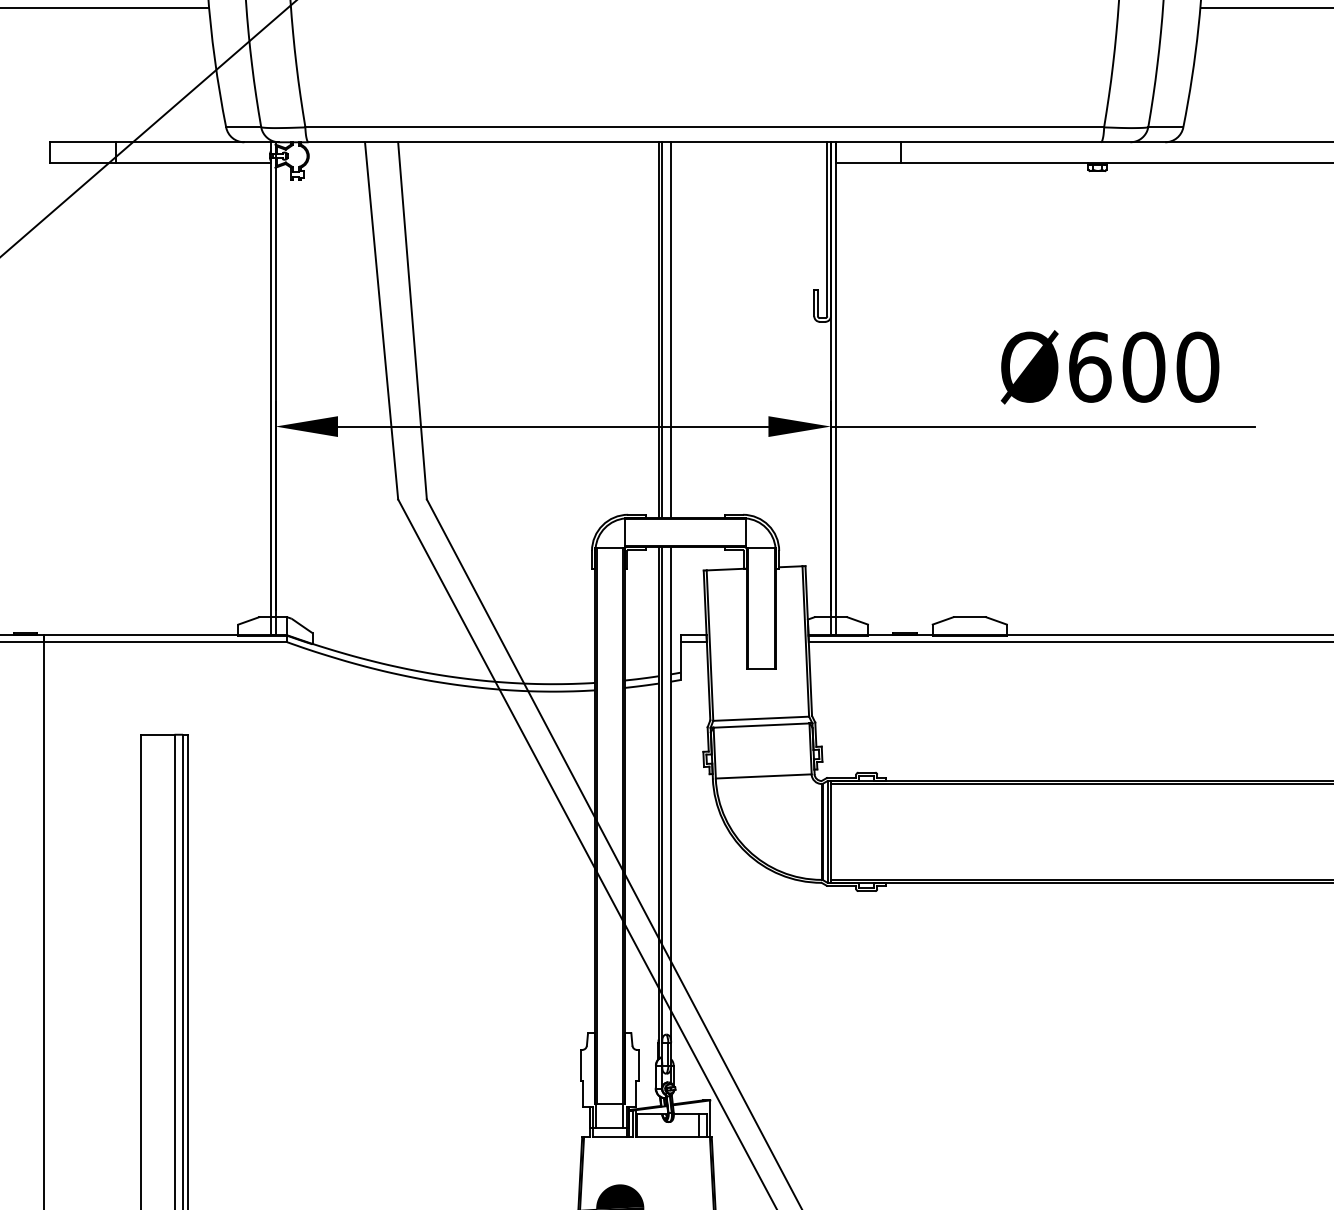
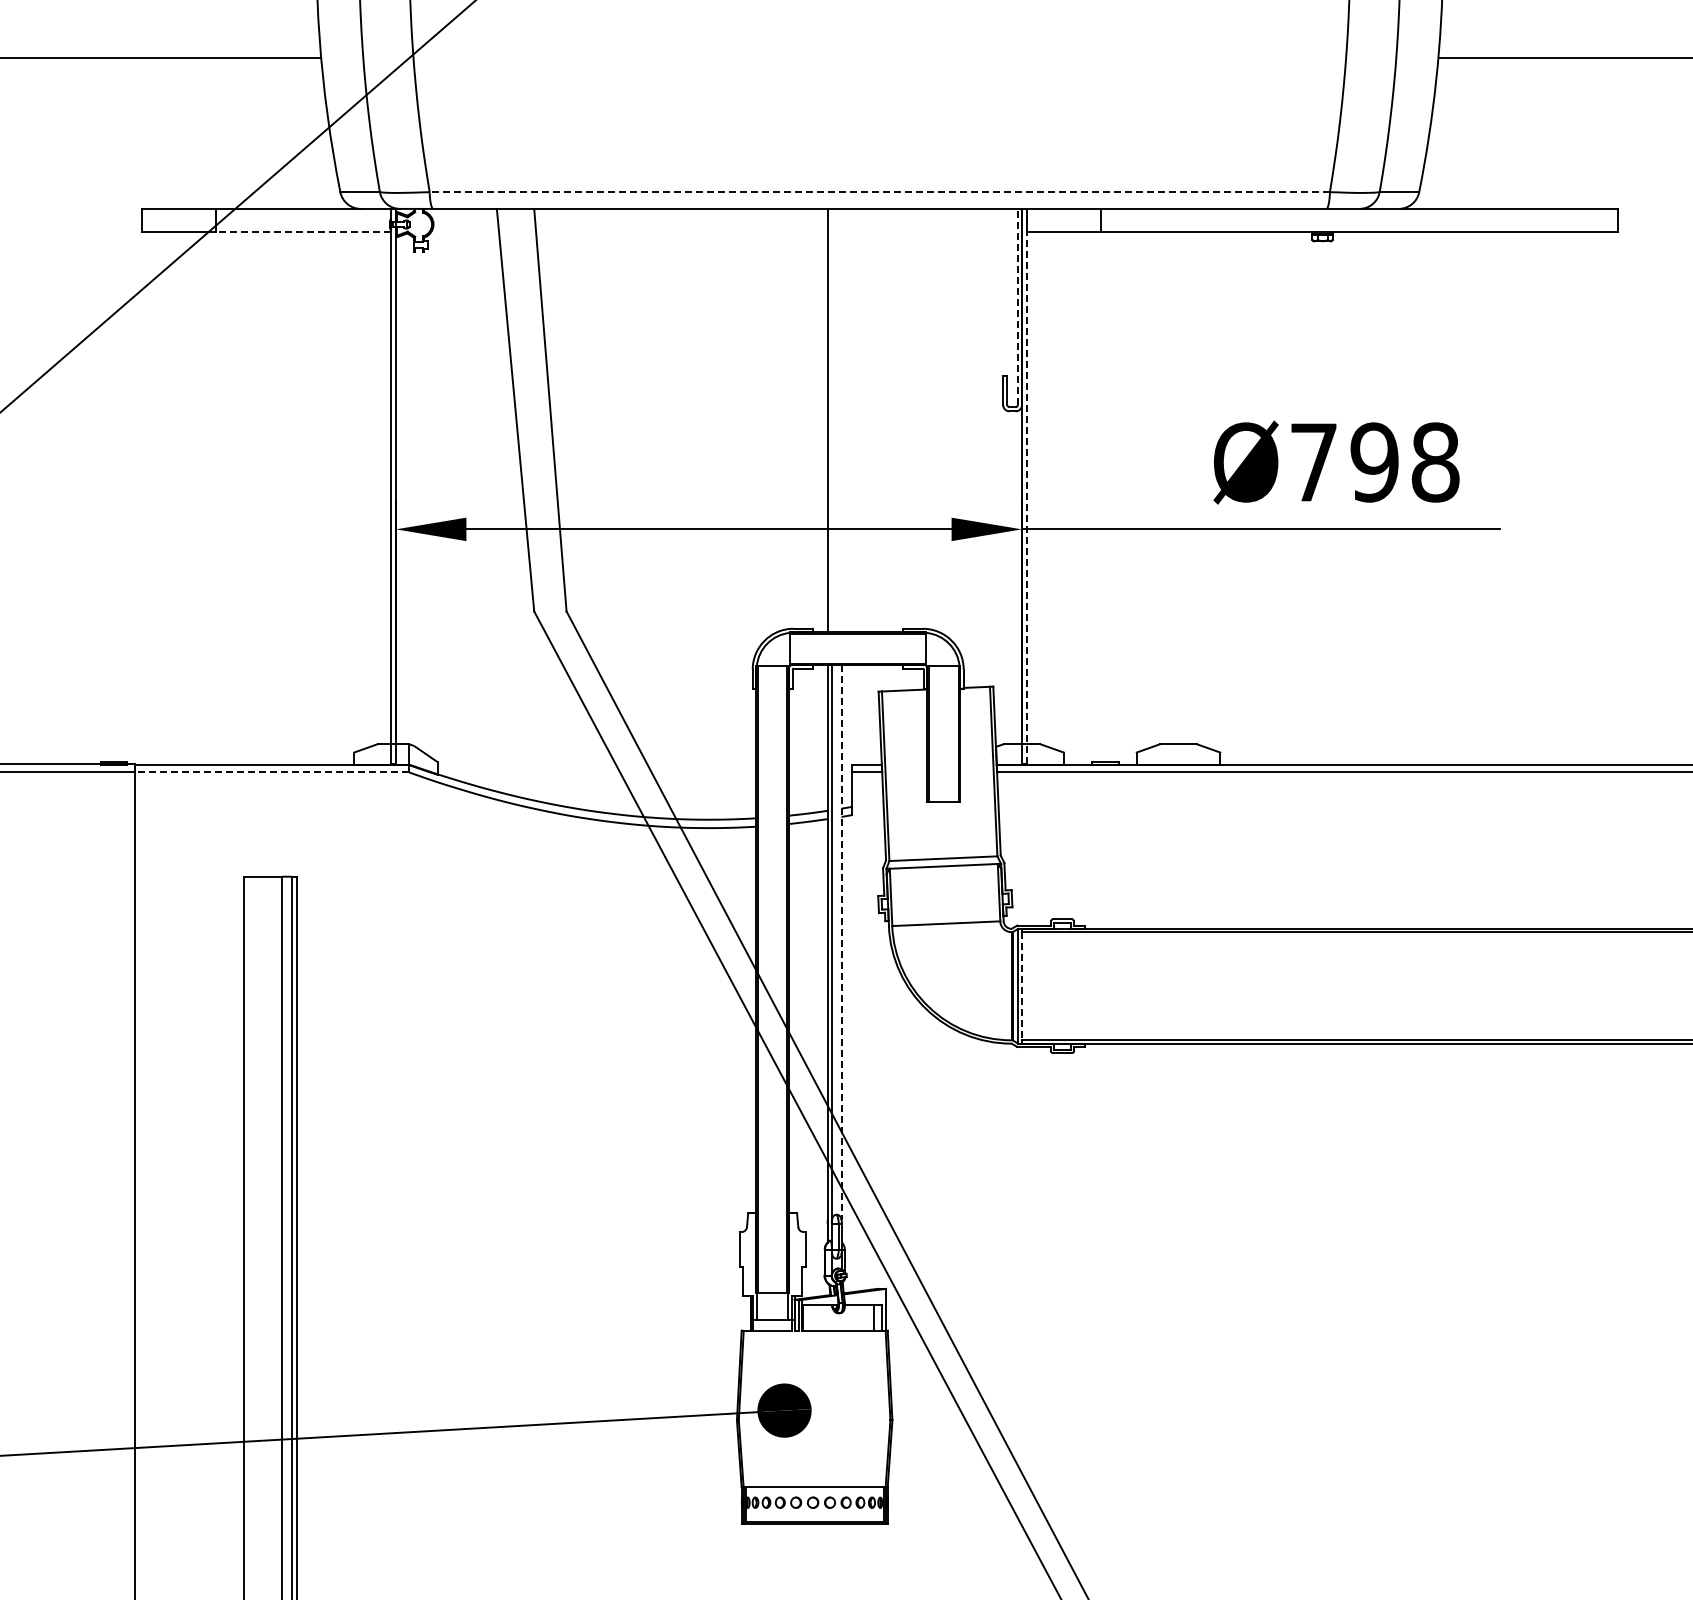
line: (704, 127) -> (879, 192), solid -> dashed
line: (192, 162) -> (302, 231), solid -> dashed
line: (826, 228) -> (1017, 306), solid -> dashed
line: (661, 329) -> (831, 420), removed
line: (670, 329) -> (841, 420), removed
text: (1143, 367) -> (1374, 462), Ø600 -> Ø798
line: (835, 388) -> (1027, 486), solid -> dashed
line: (165, 642) -> (272, 772), solid -> dashed
line: (670, 794) -> (841, 943), solid -> dashed
line: (831, 832) -> (1022, 986), solid -> dashed

